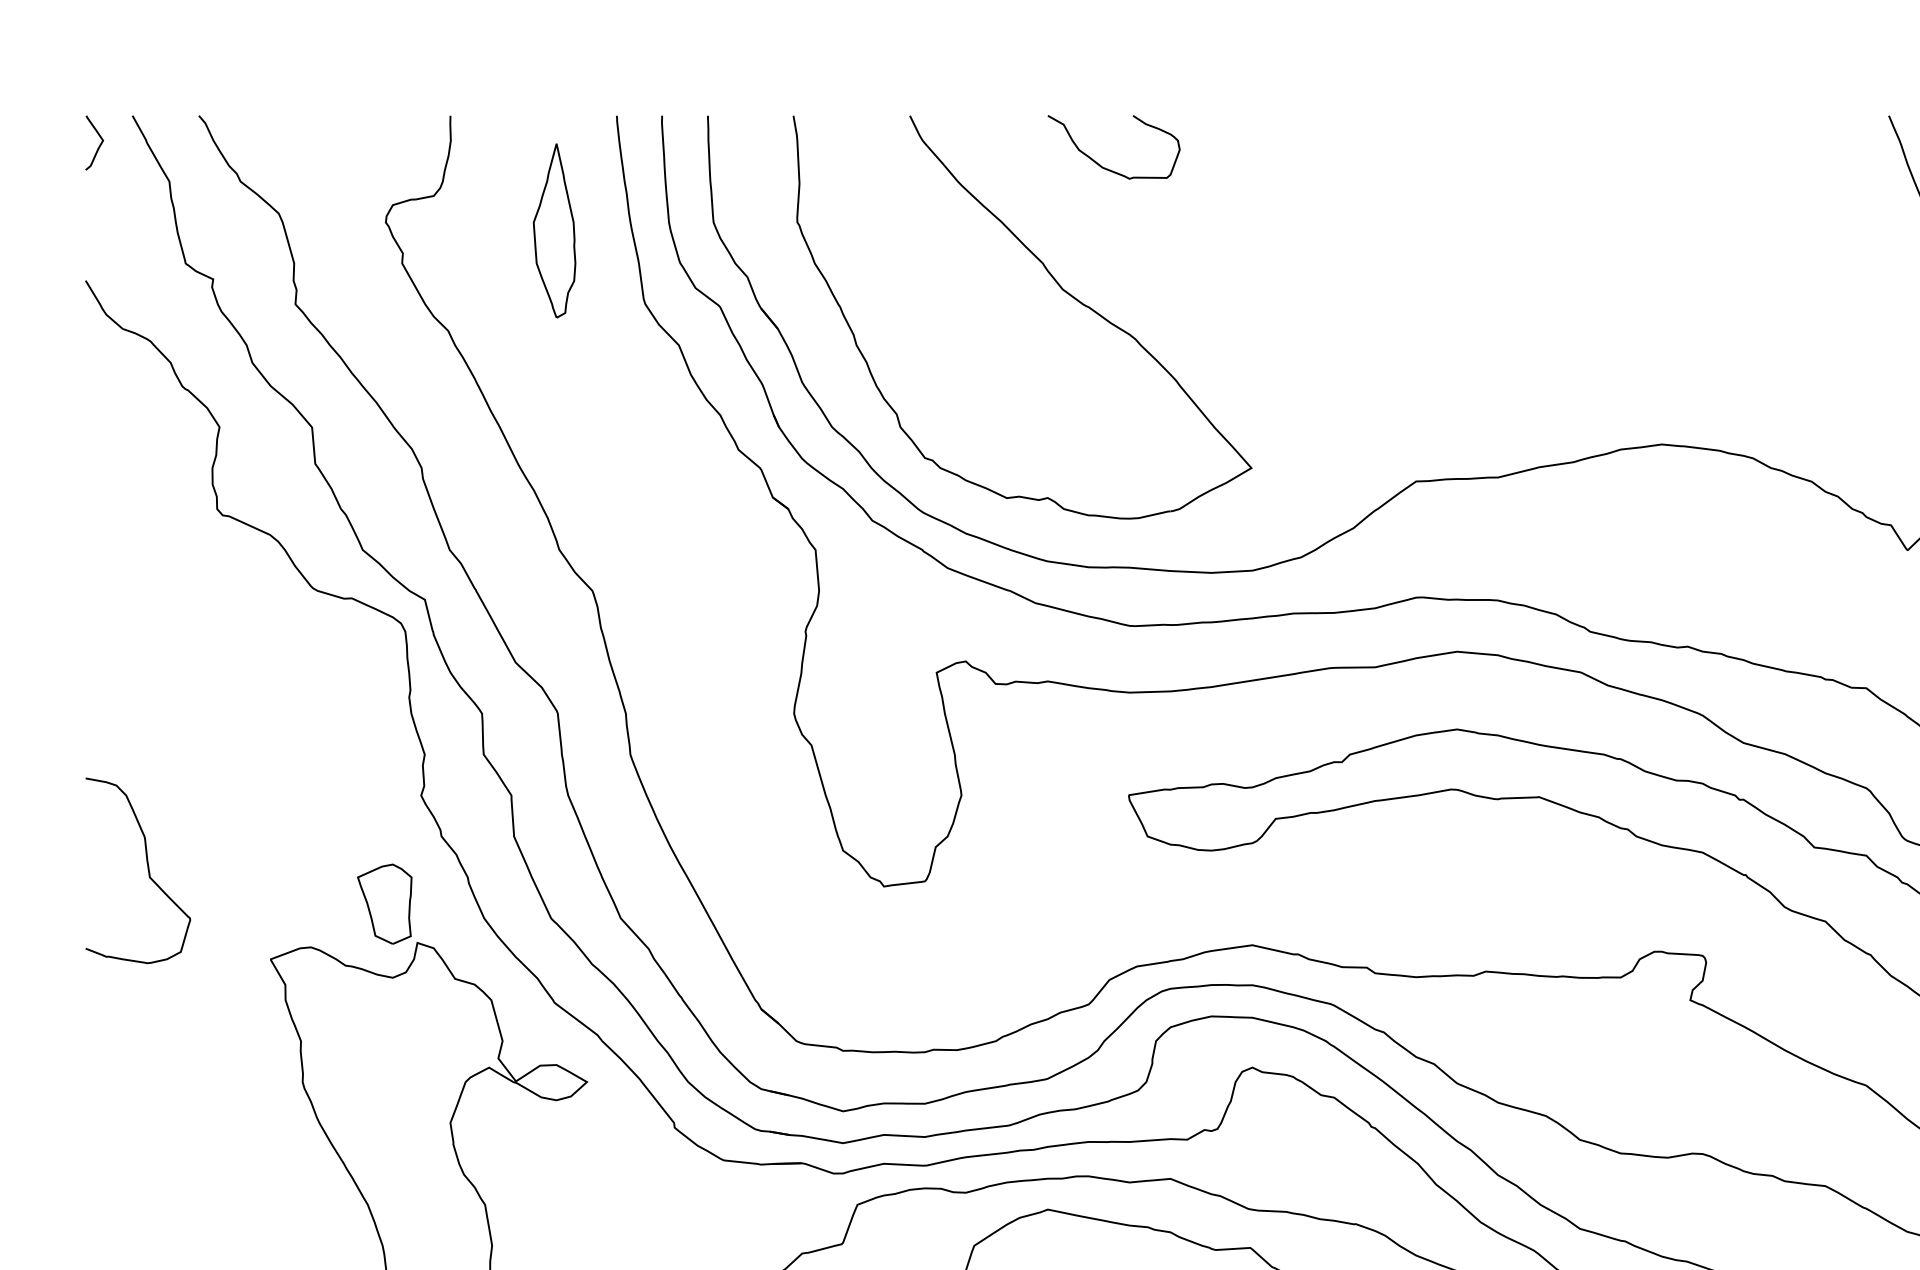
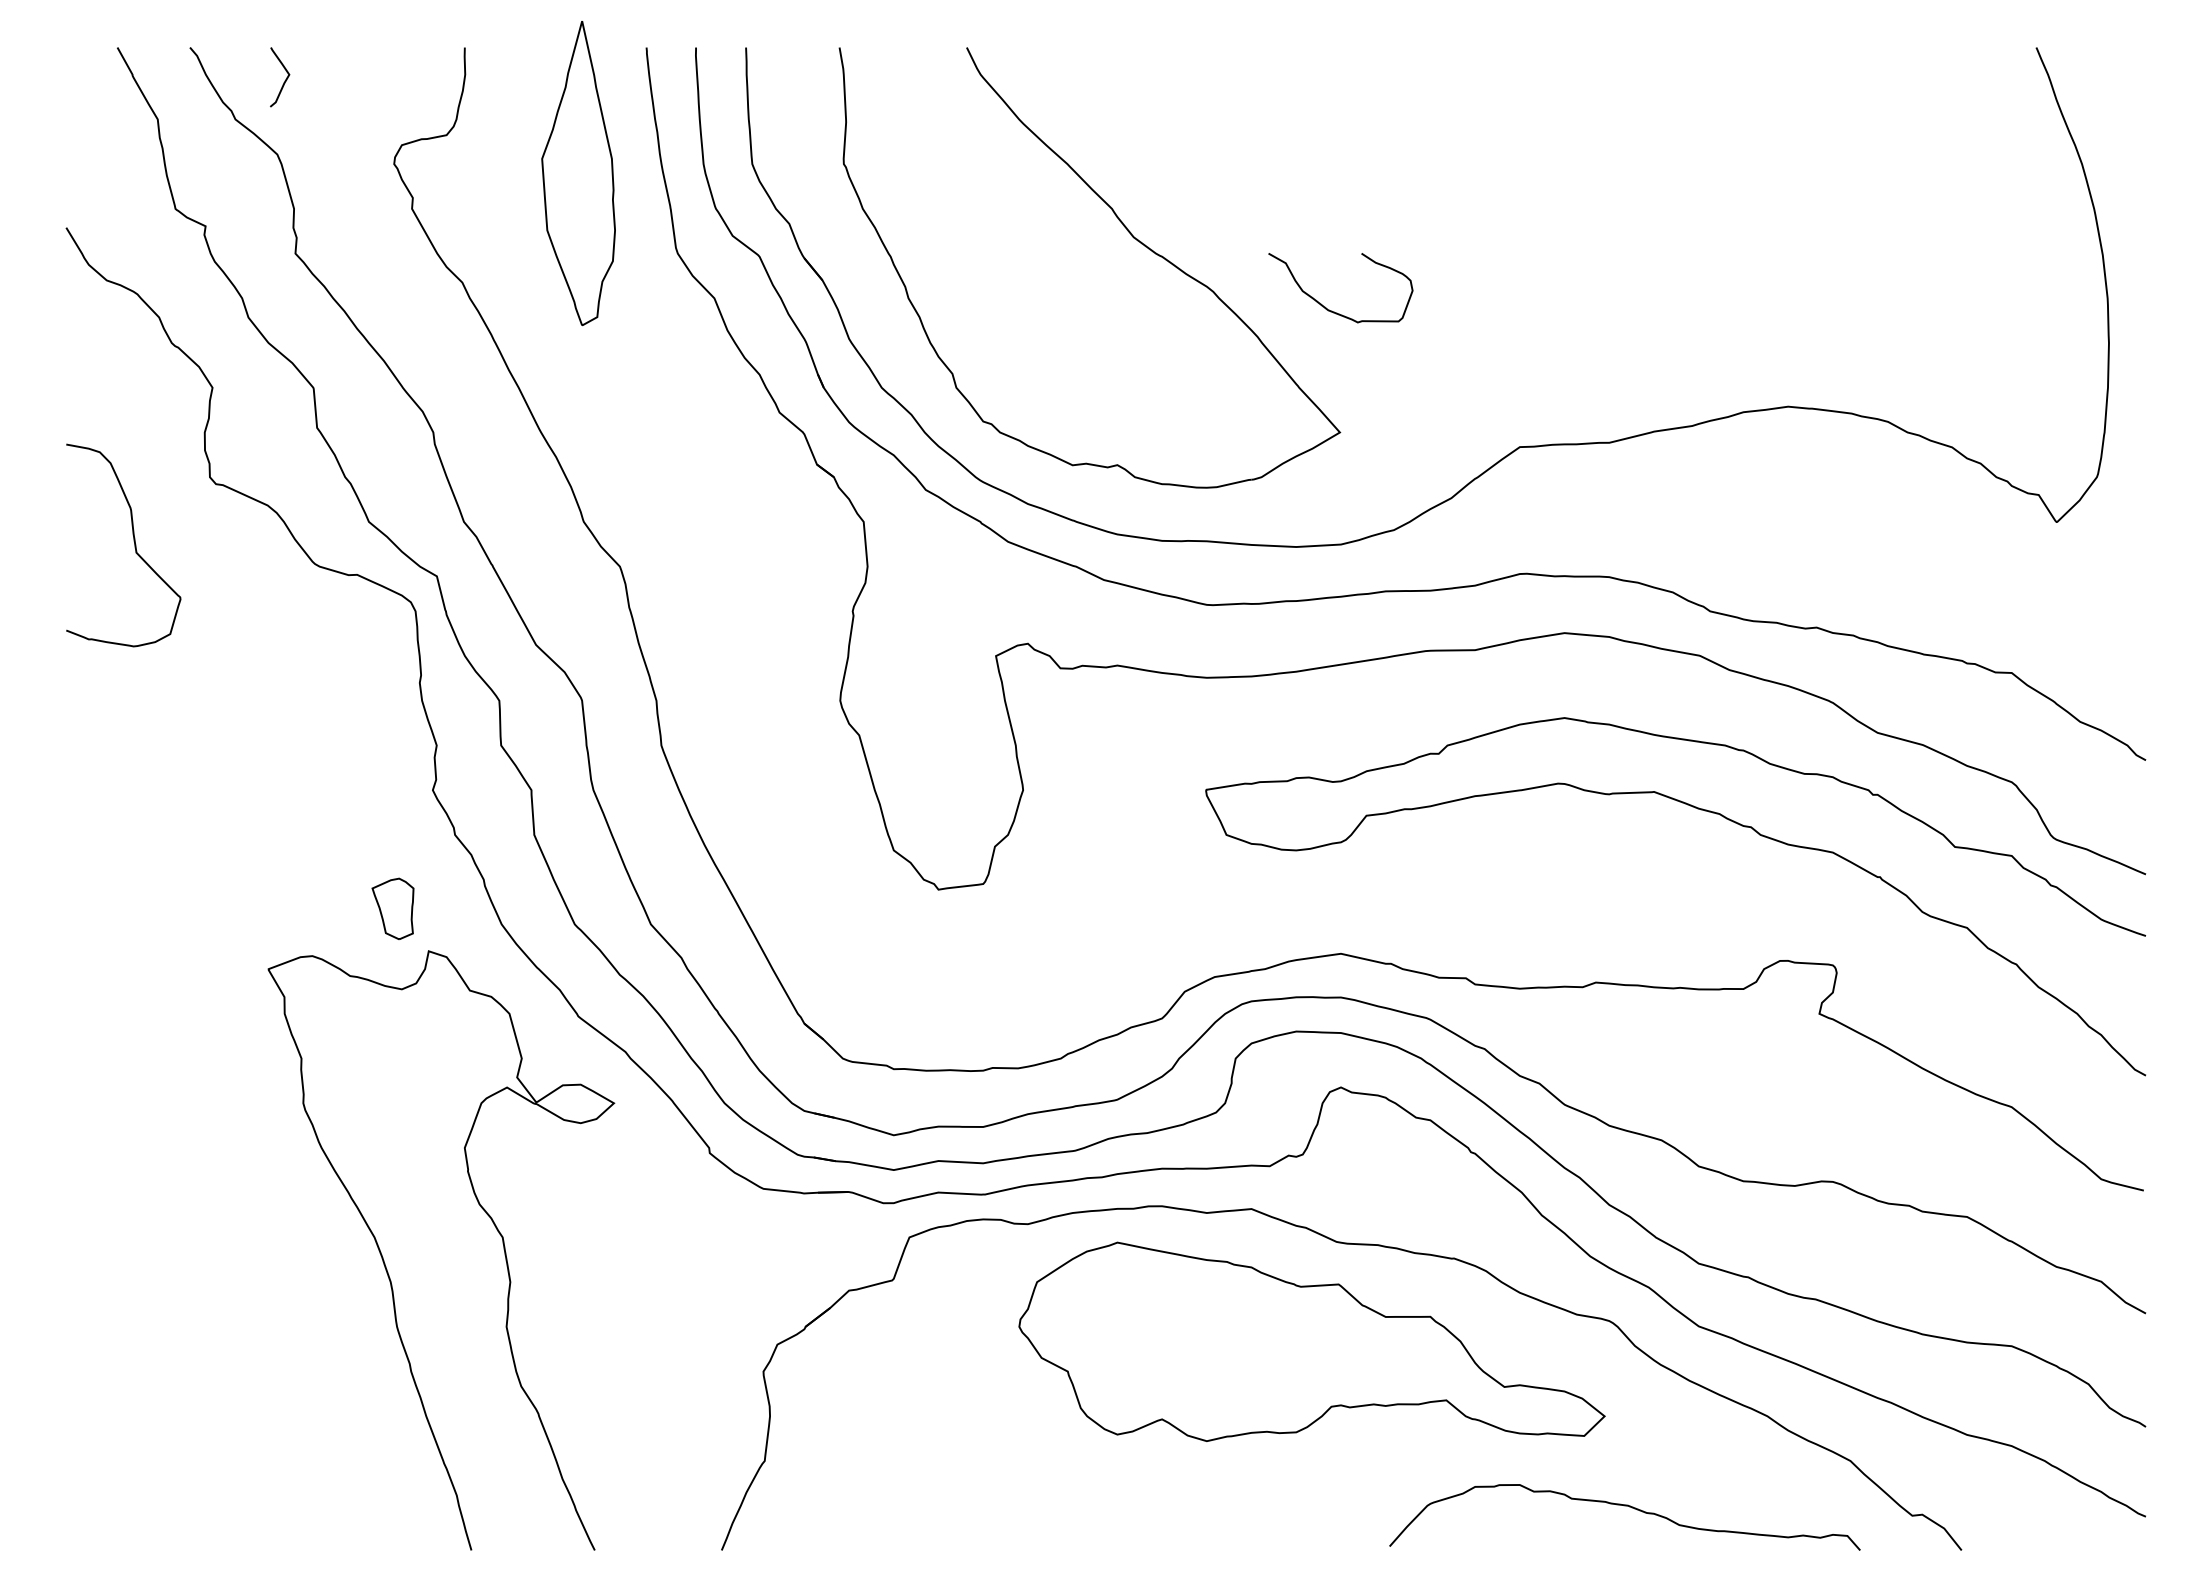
curve: (98, 145) -> (284, 80), moved
curve: (1100, 164) -> (1325, 306), moved
part: (554, 230) -> (578, 172), size x1.6
curve: (147, 867) -> (133, 541), moved
part: (384, 903) -> (392, 908), size x0.7

